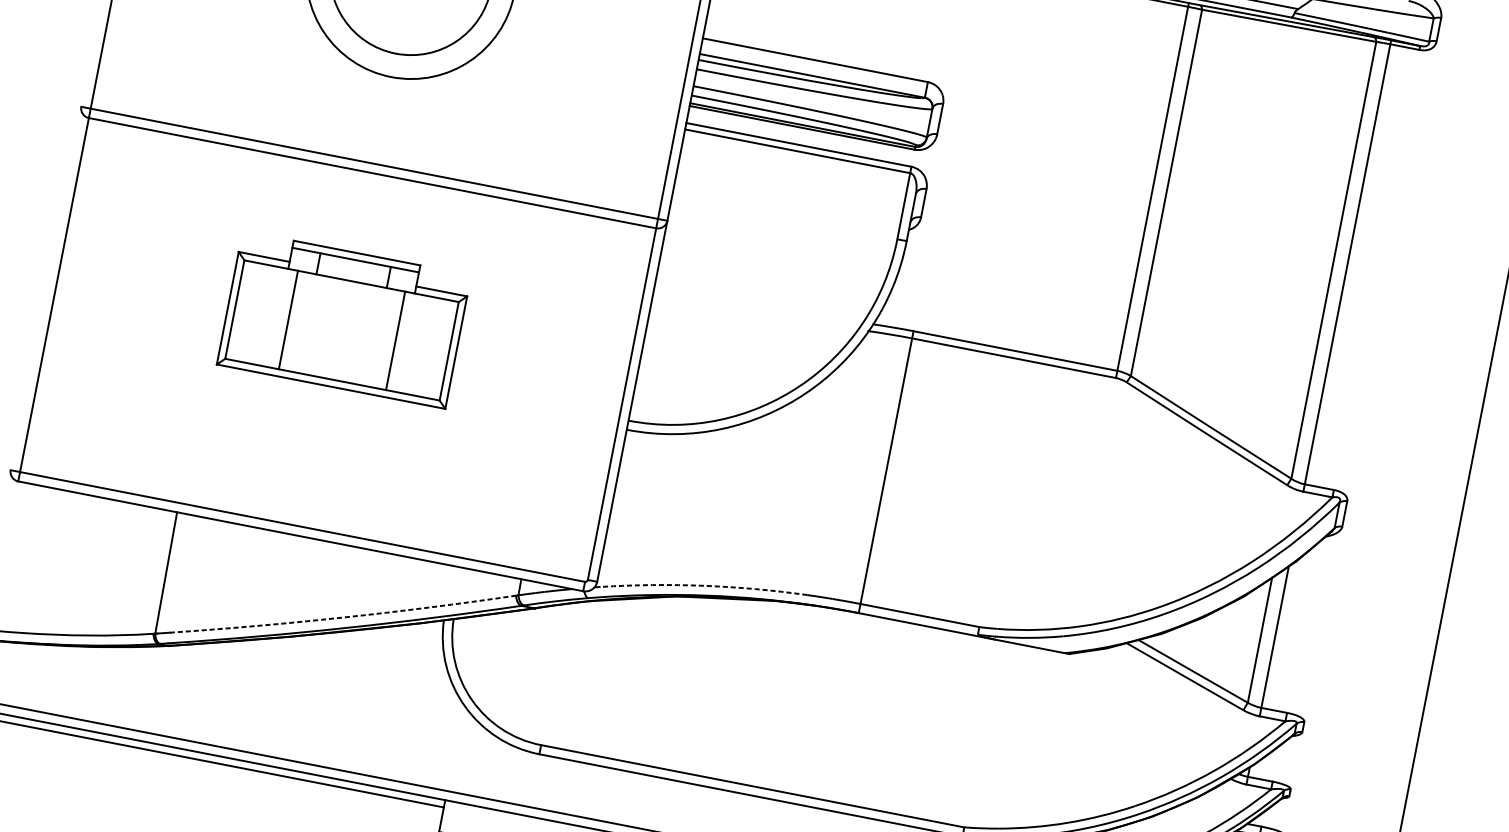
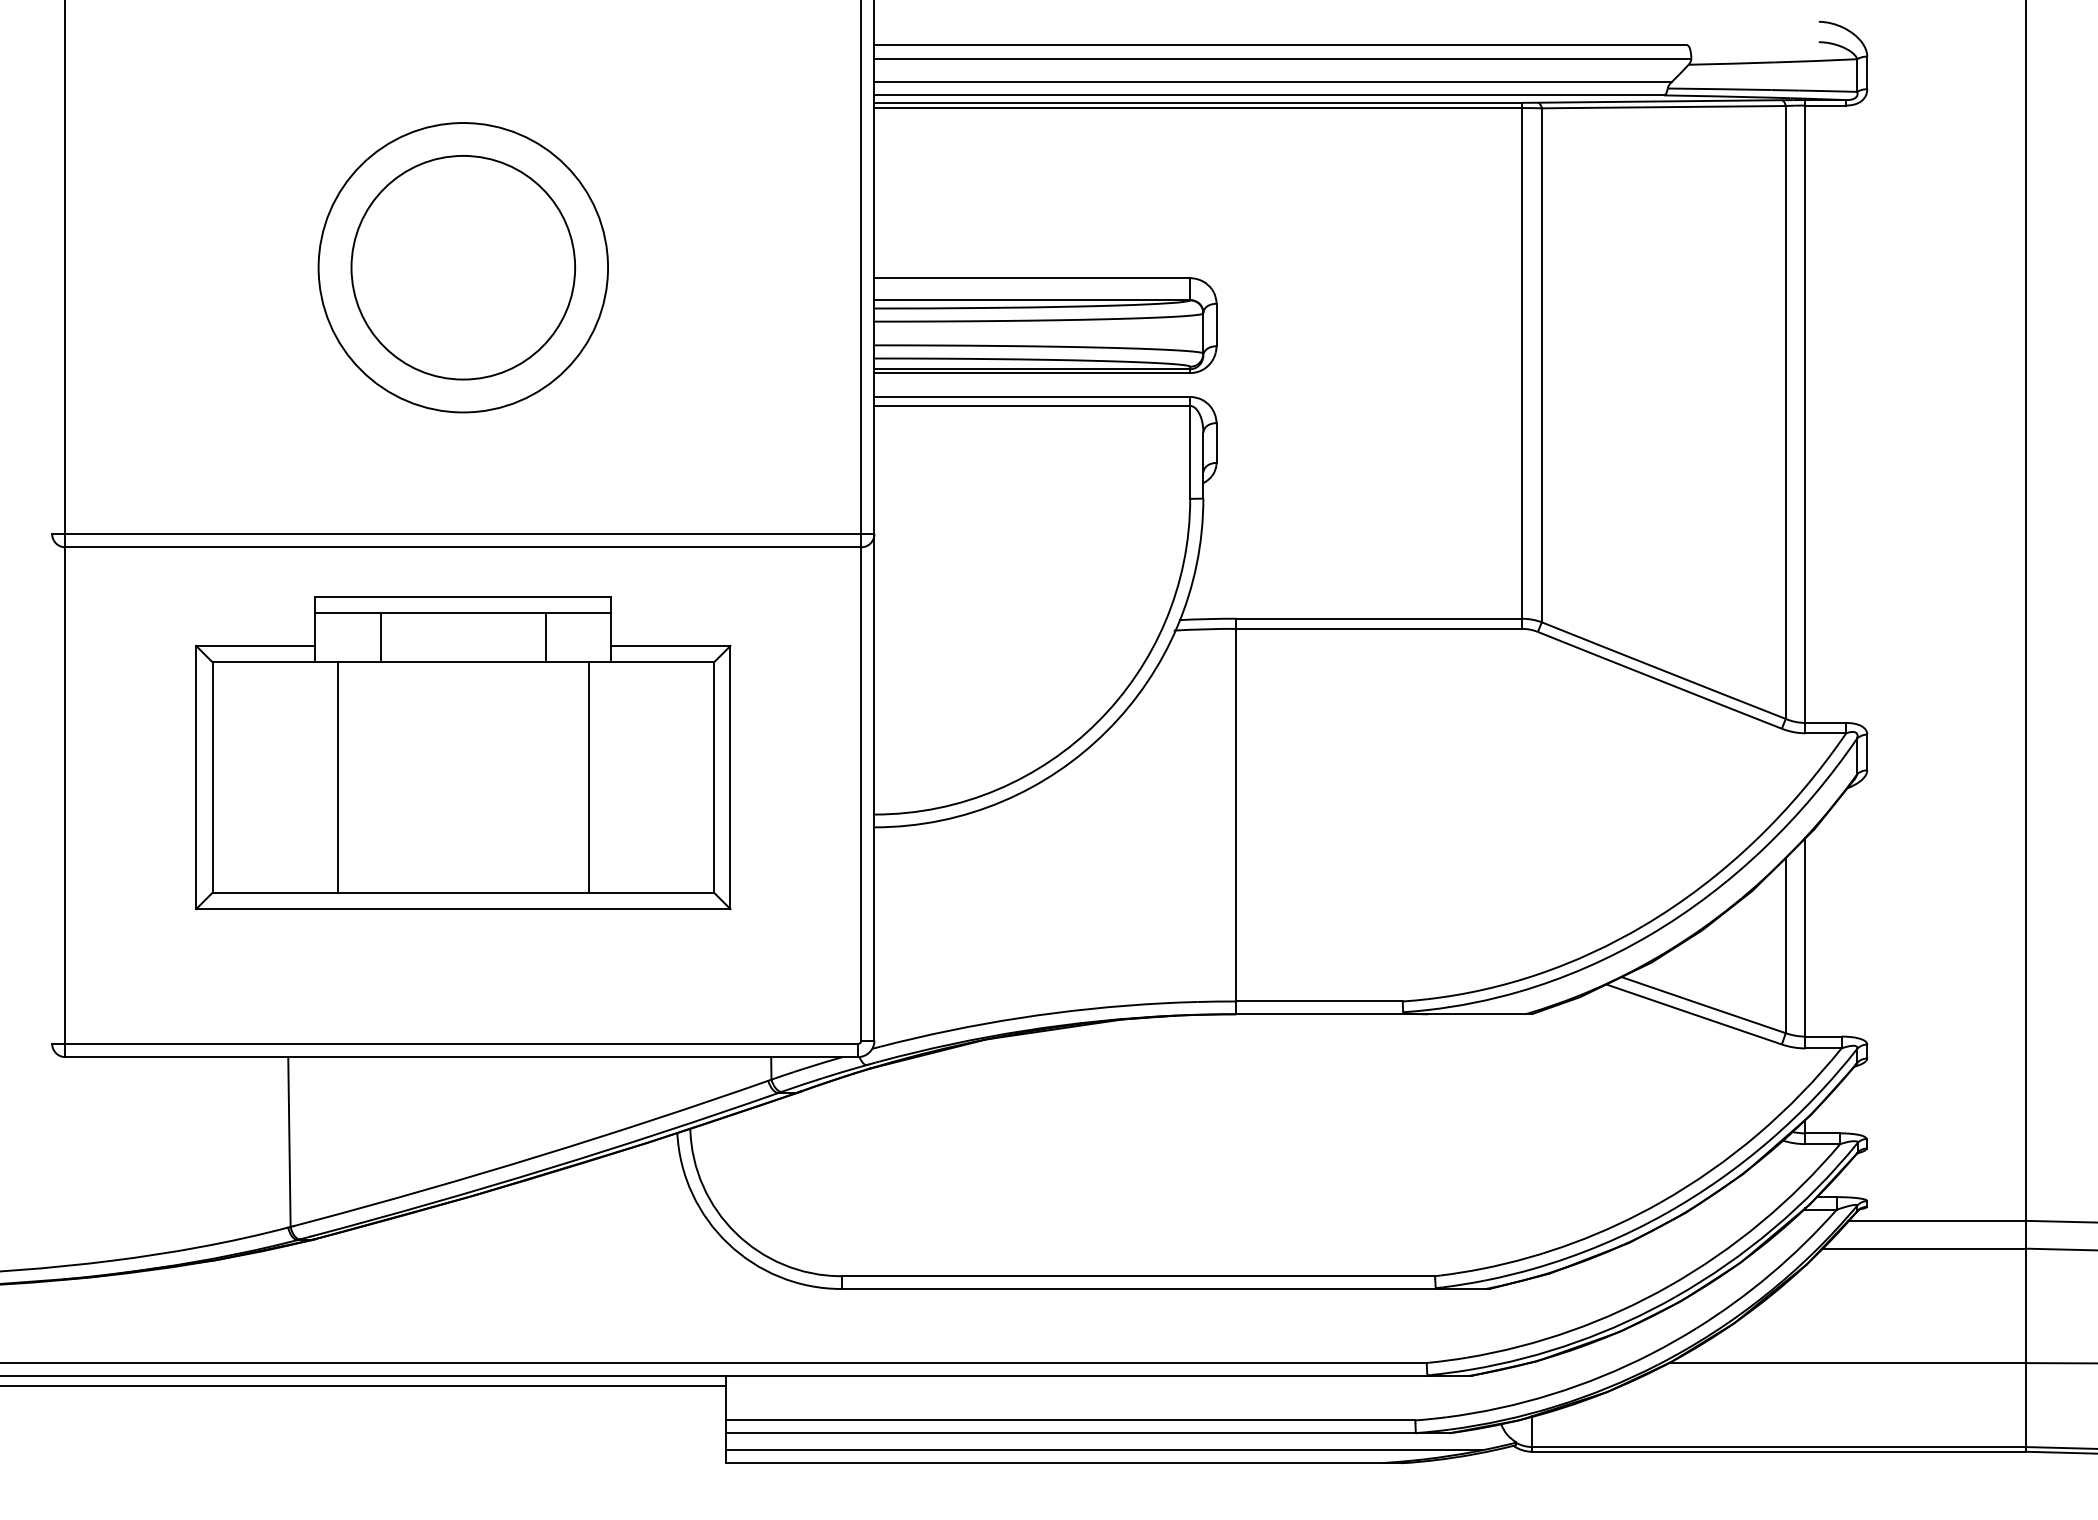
part: (344, 320) -> (463, 753), size x1.67
arc: (704, 586) -> (1020, 1018), dashed -> solid
arc: (343, 617) -> (540, 1155), dashed -> solid

